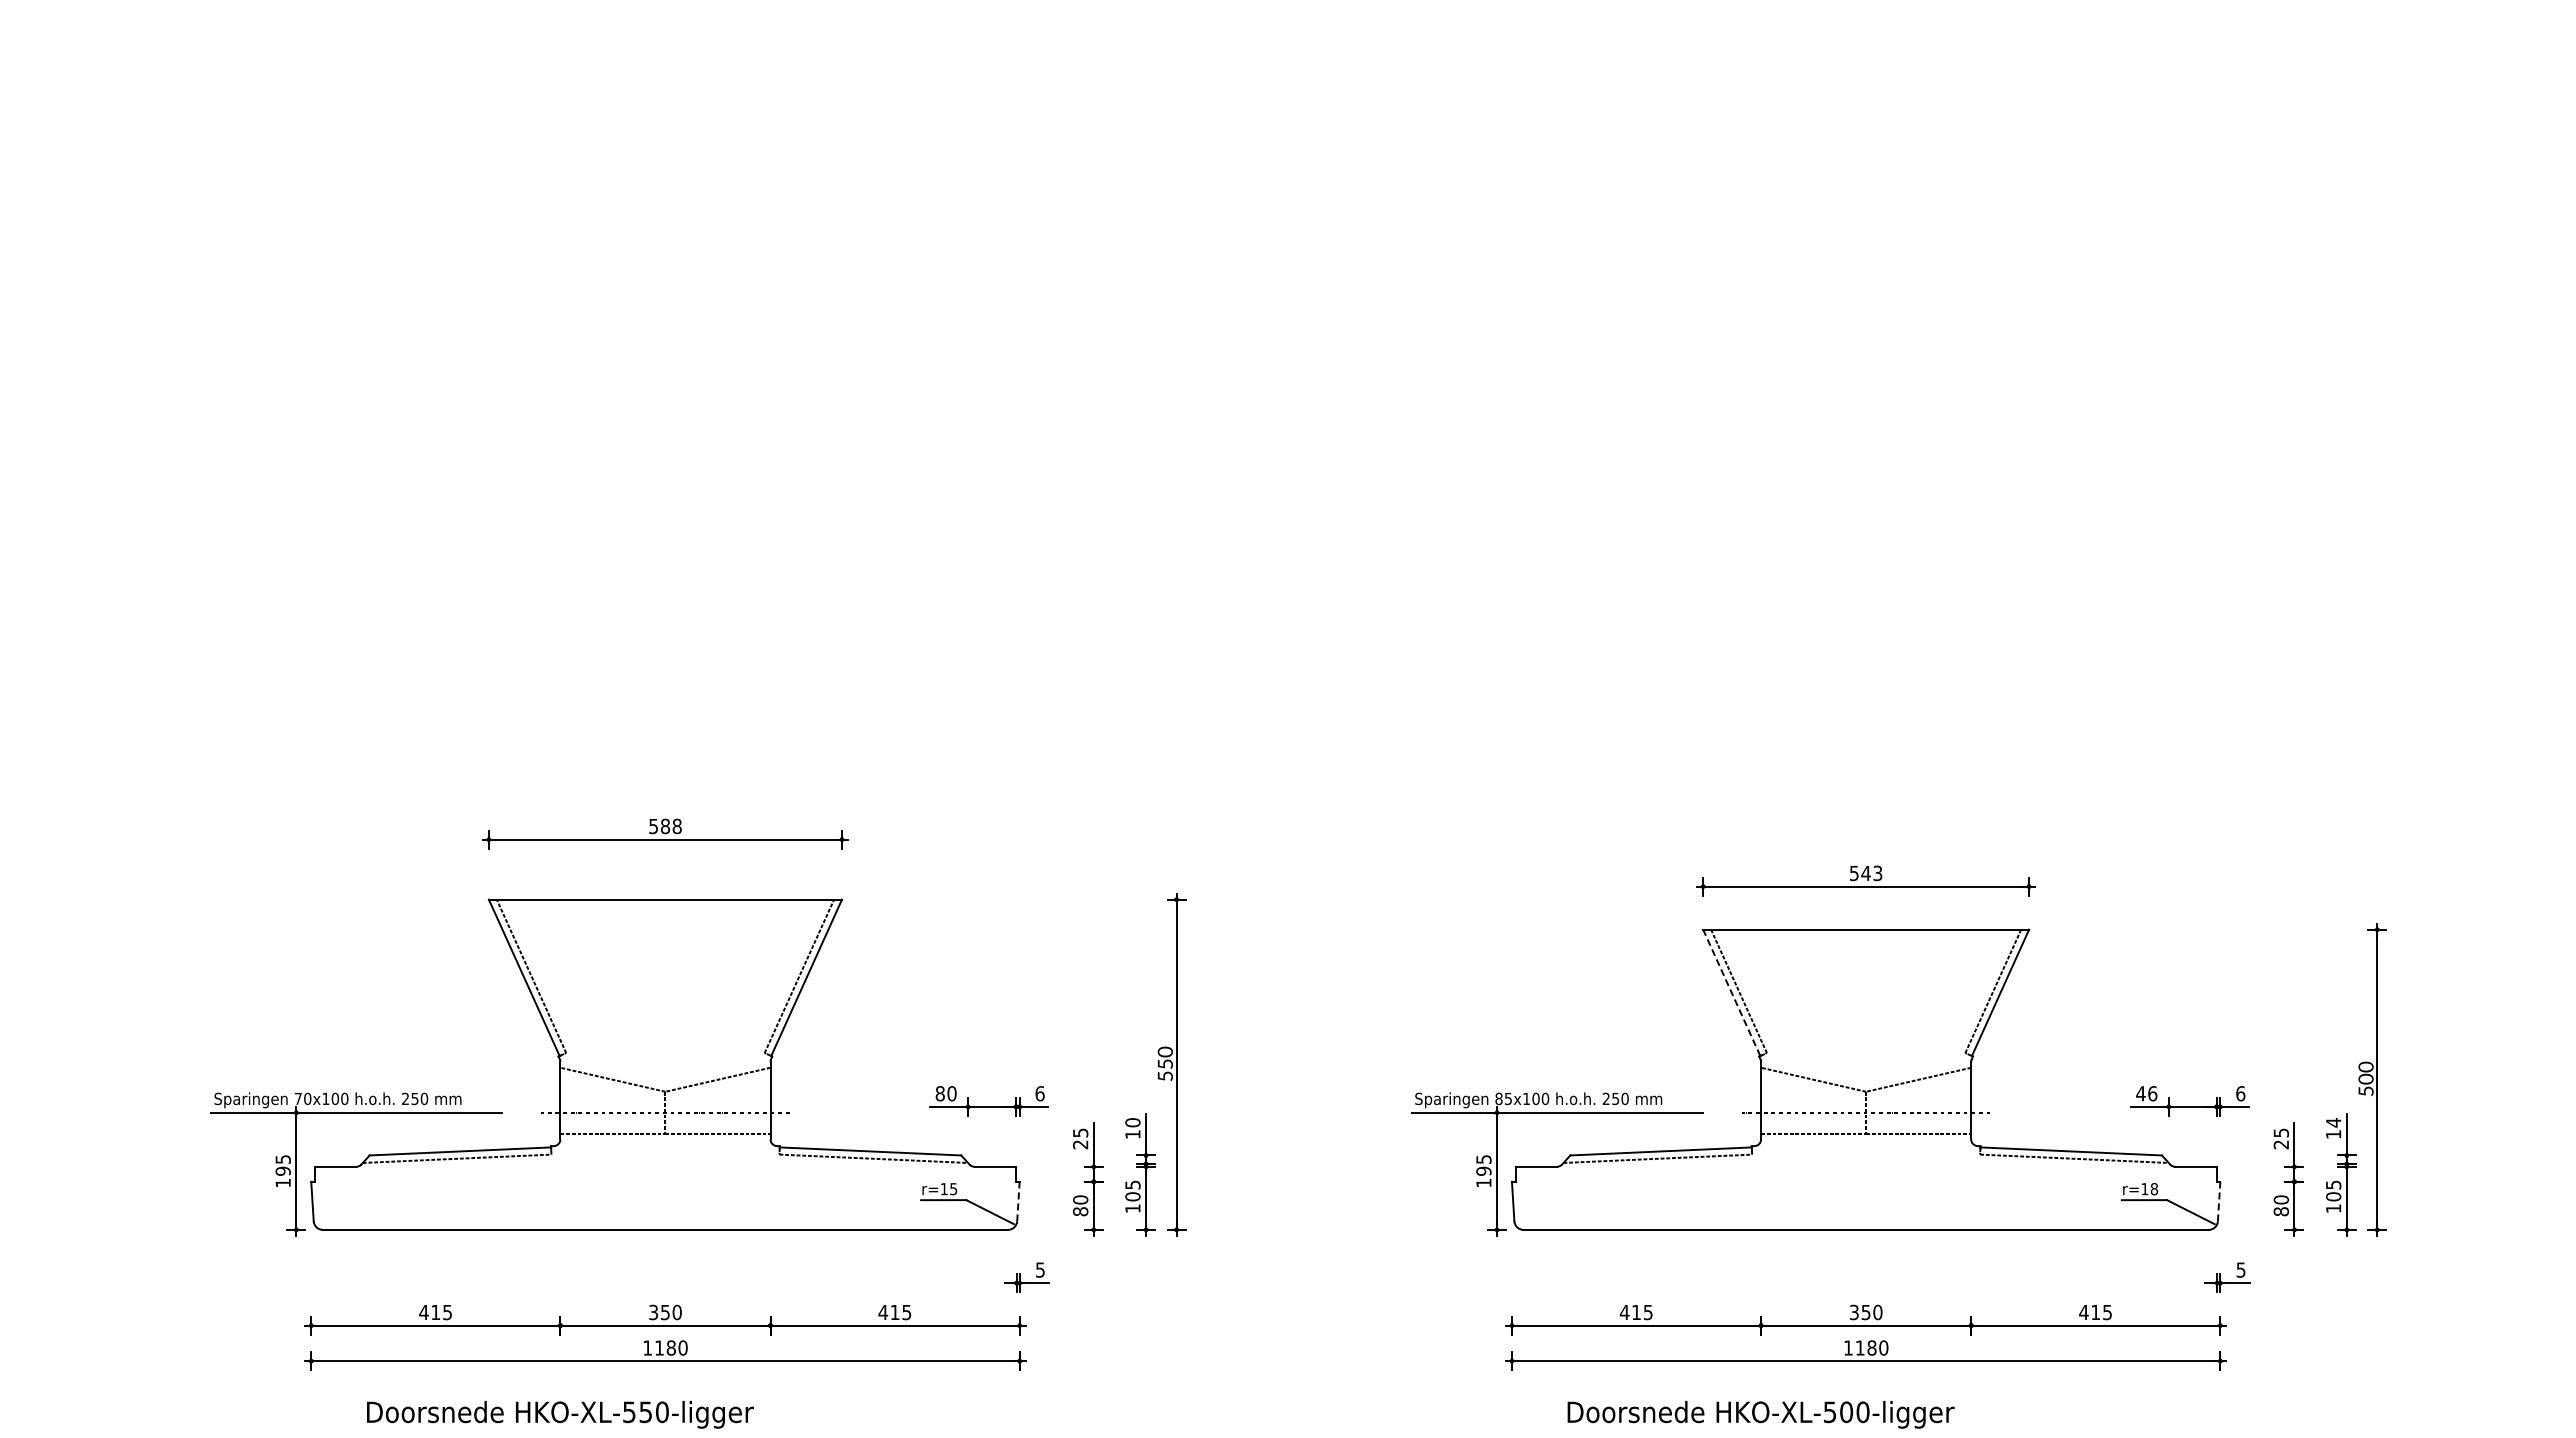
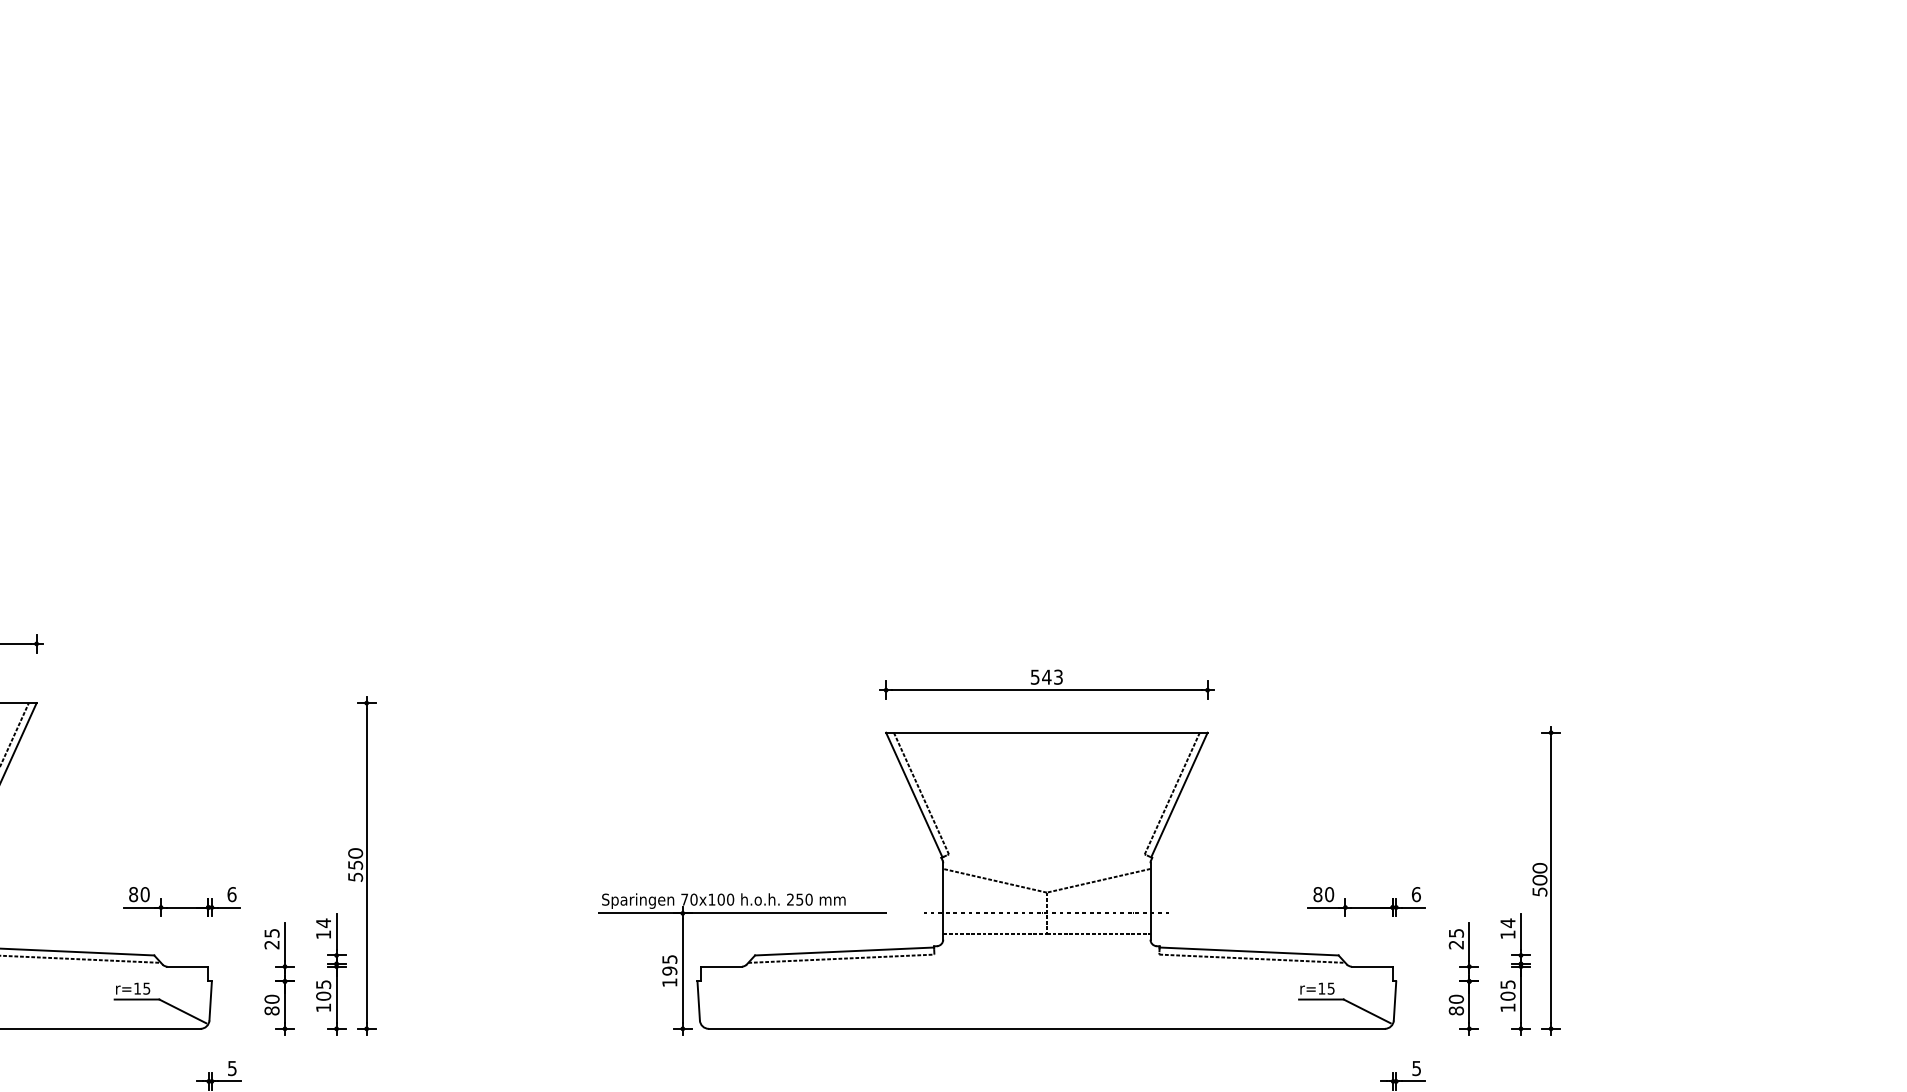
line: (1731, 992) -> (914, 794), dashed -> solid
text: (2146, 1093) -> (1323, 894), 46 -> 80
text: (1503, 1098) -> (689, 899), 85x100 -> 70x100
text: (1132, 1122) -> (323, 922), 10 -> 14
text: (2154, 1189) -> (1331, 989), r=18 -> r=15
line: (1018, 1201) -> (210, 1000), dashed -> solid
line: (2219, 1201) -> (1395, 1000), dashed -> solid

